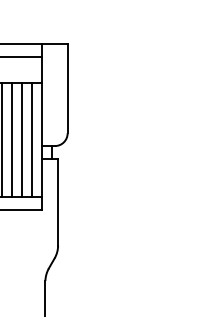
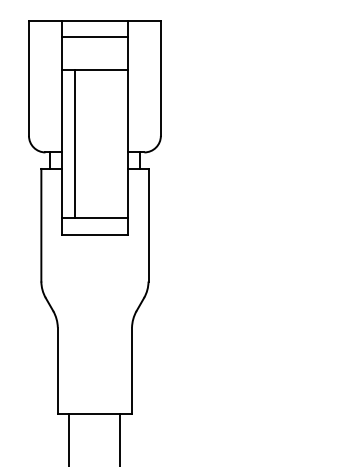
line: (11, 139) -> (88, 144), removed
line: (21, 139) -> (101, 144), removed
line: (31, 139) -> (114, 144), removed

